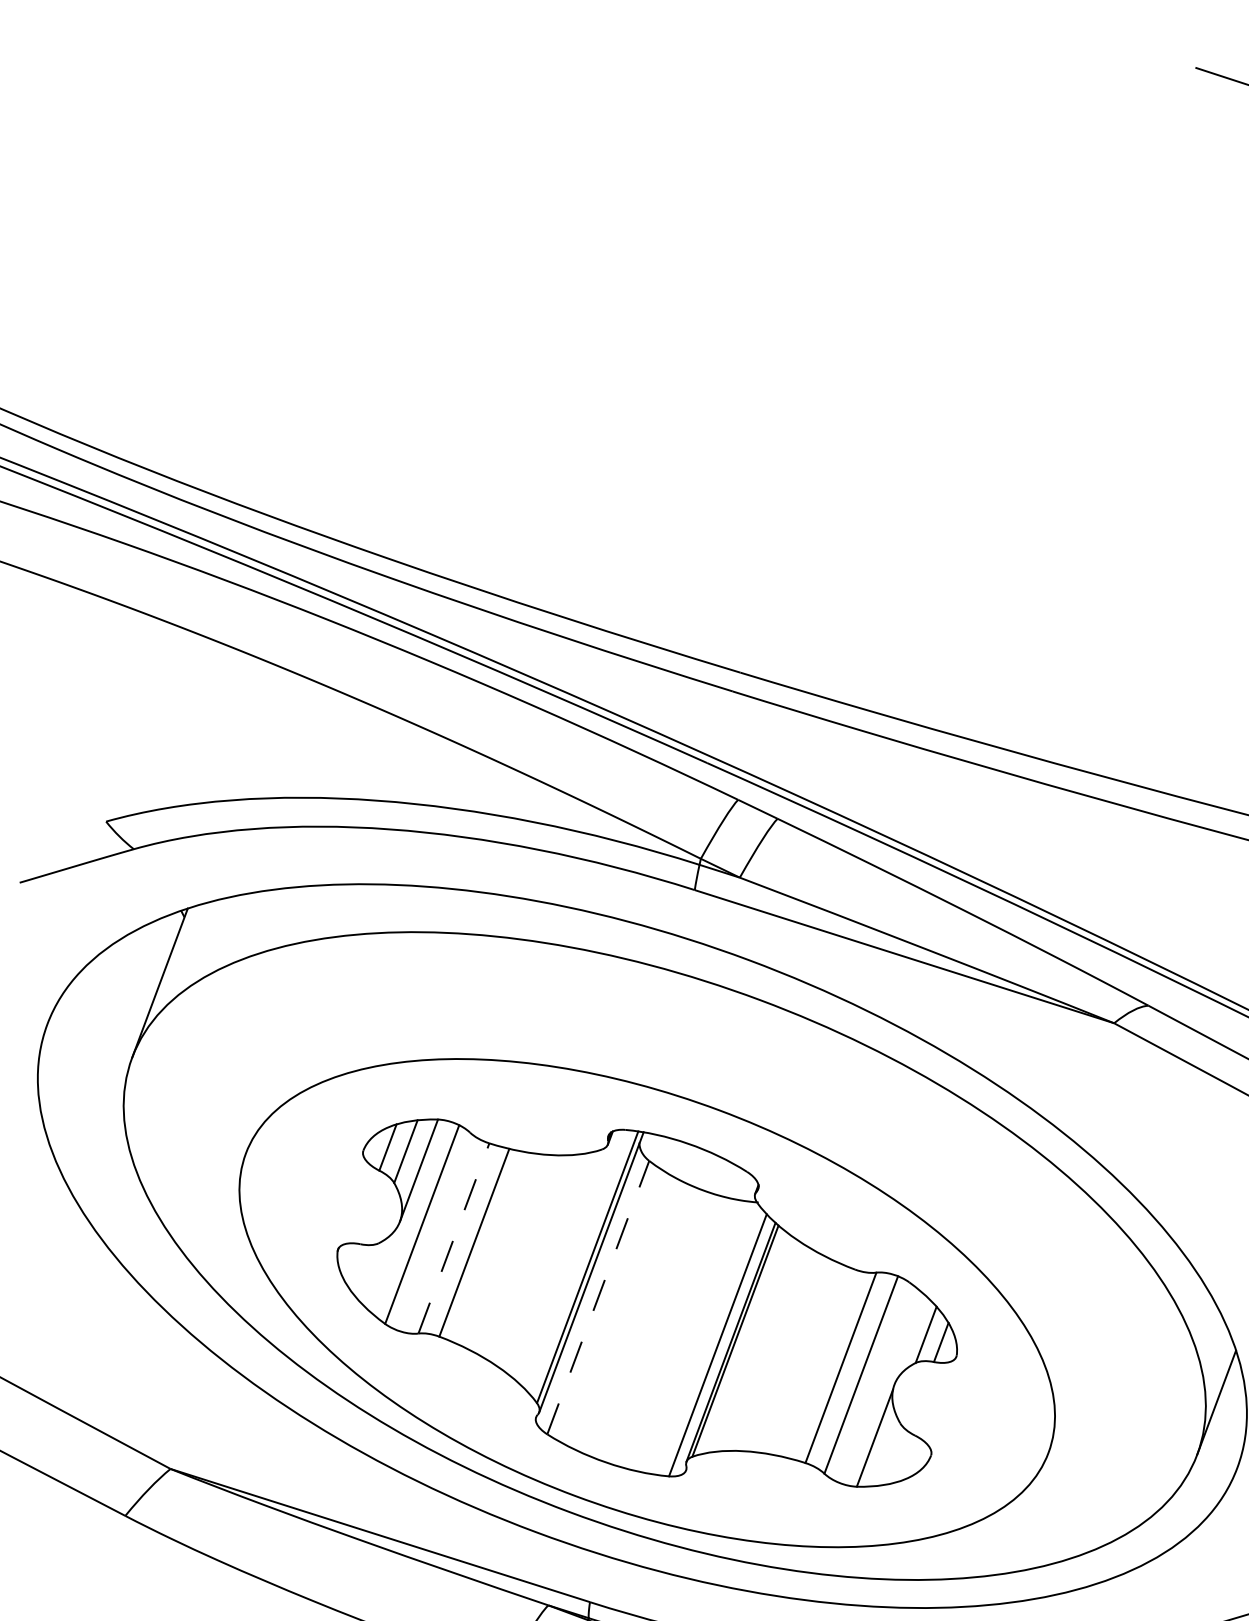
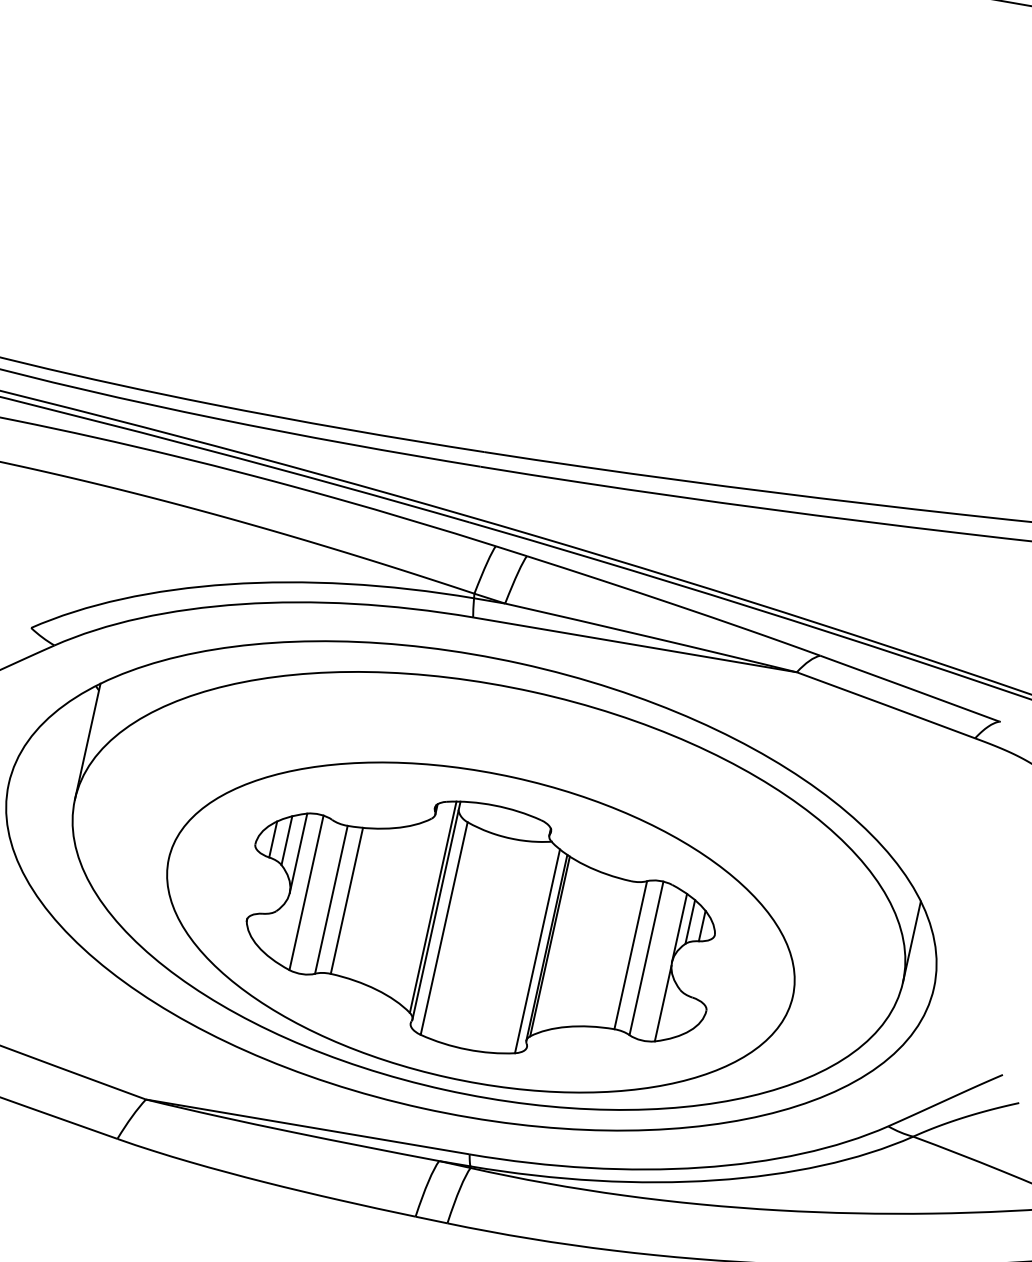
line: (454, 1238) -> (331, 899), dashed -> solid
line: (598, 1297) -> (444, 928), dashed -> solid
line: (910, 1340) -> (679, 927), added

